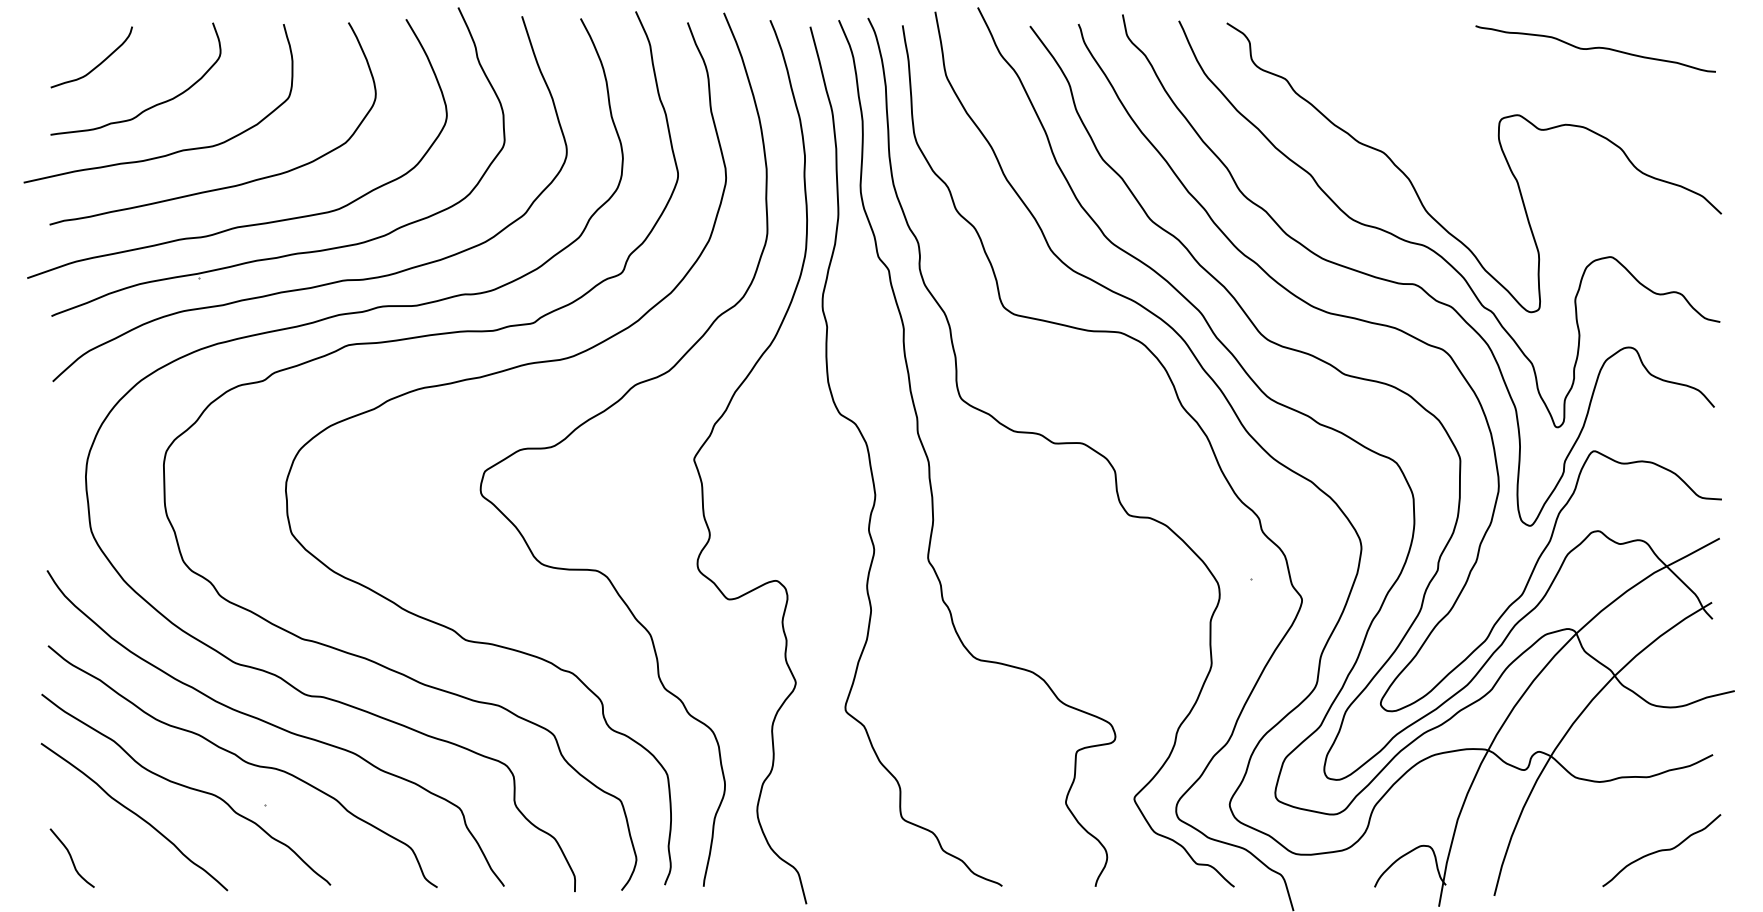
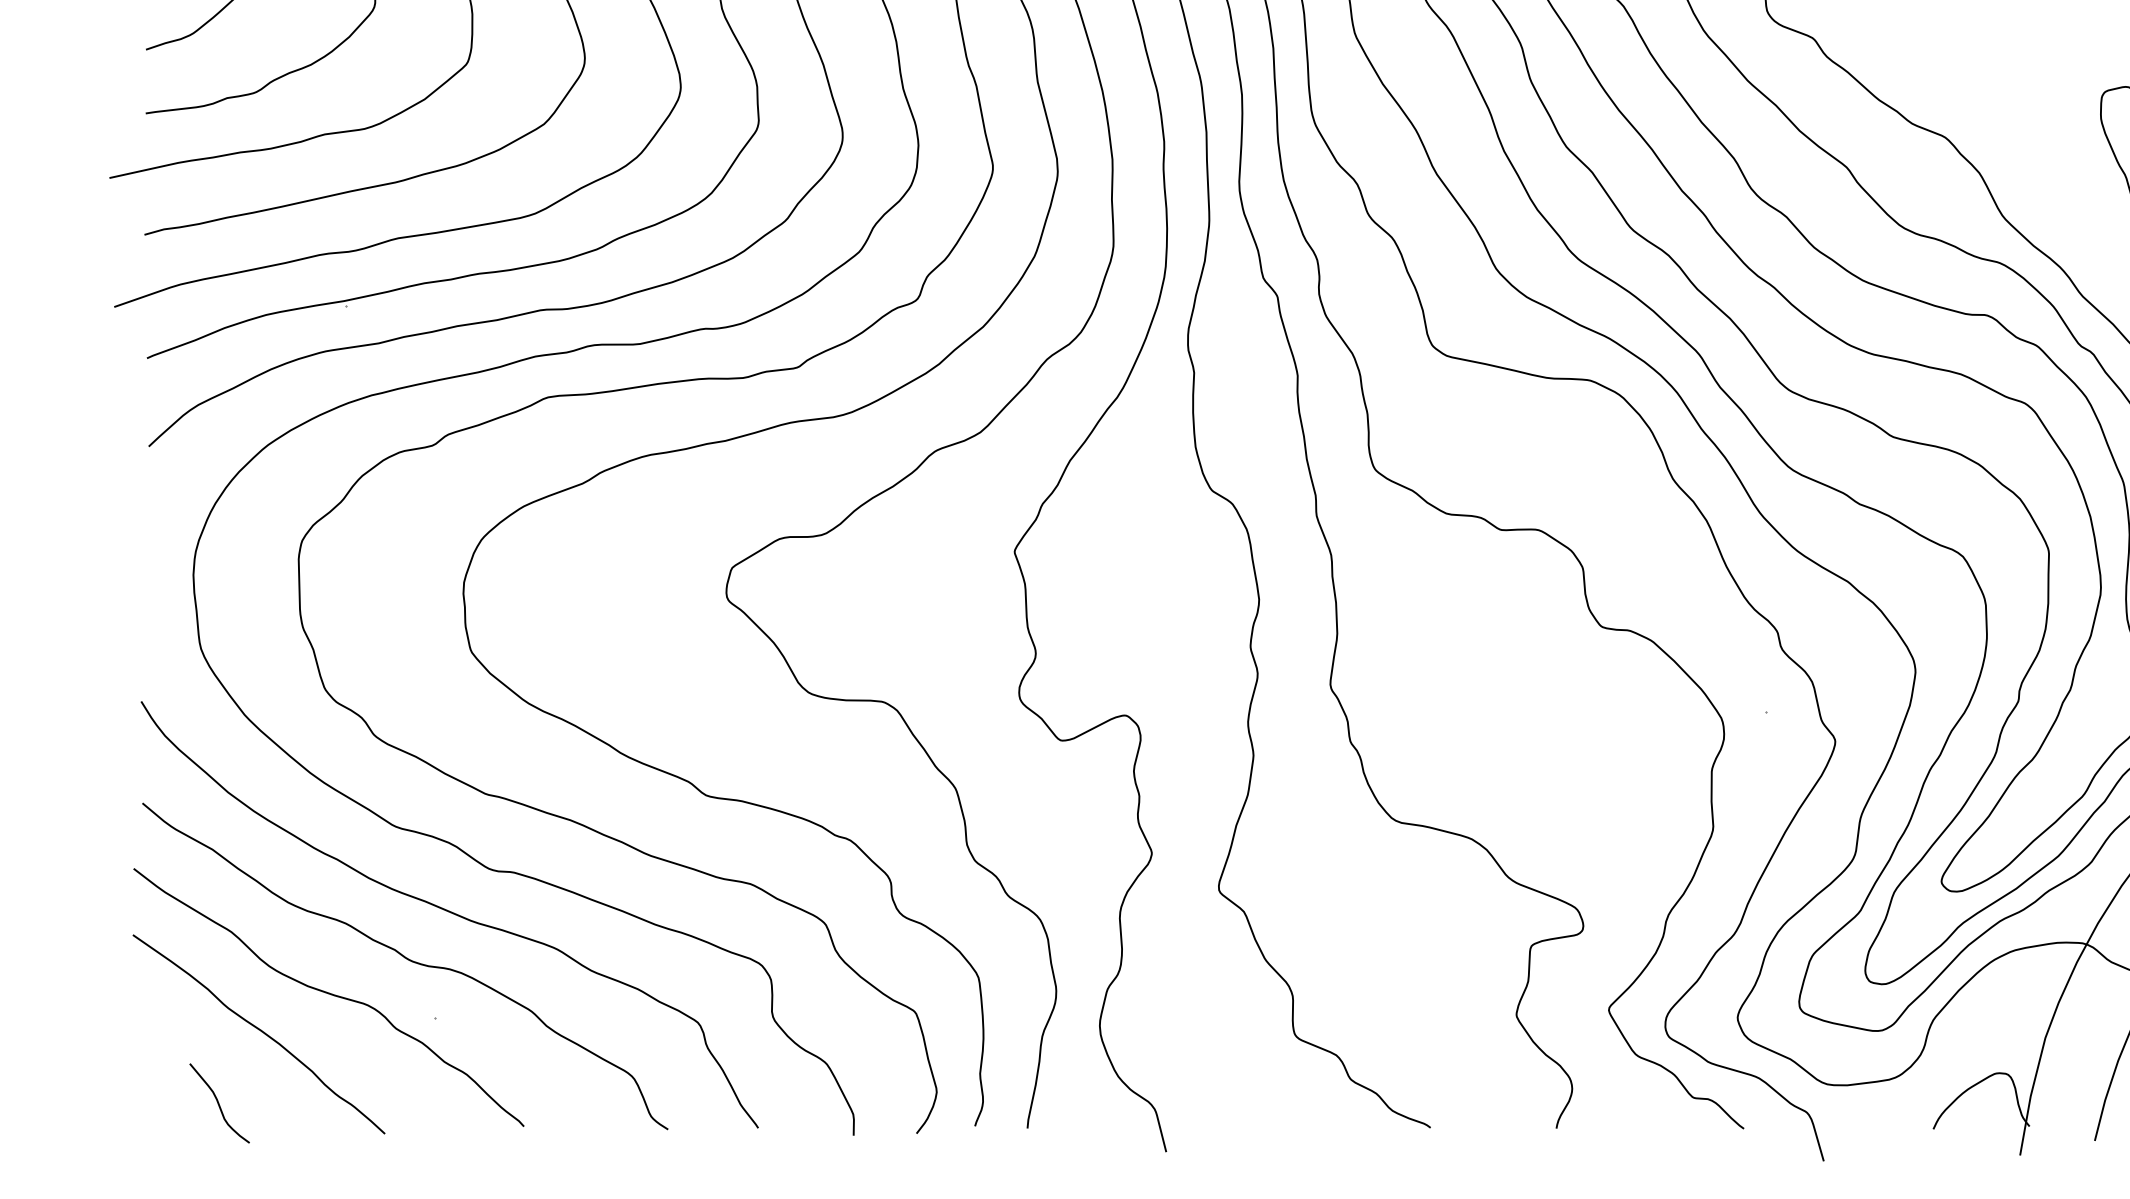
curve: (71, 857) -> (218, 1102), moved

